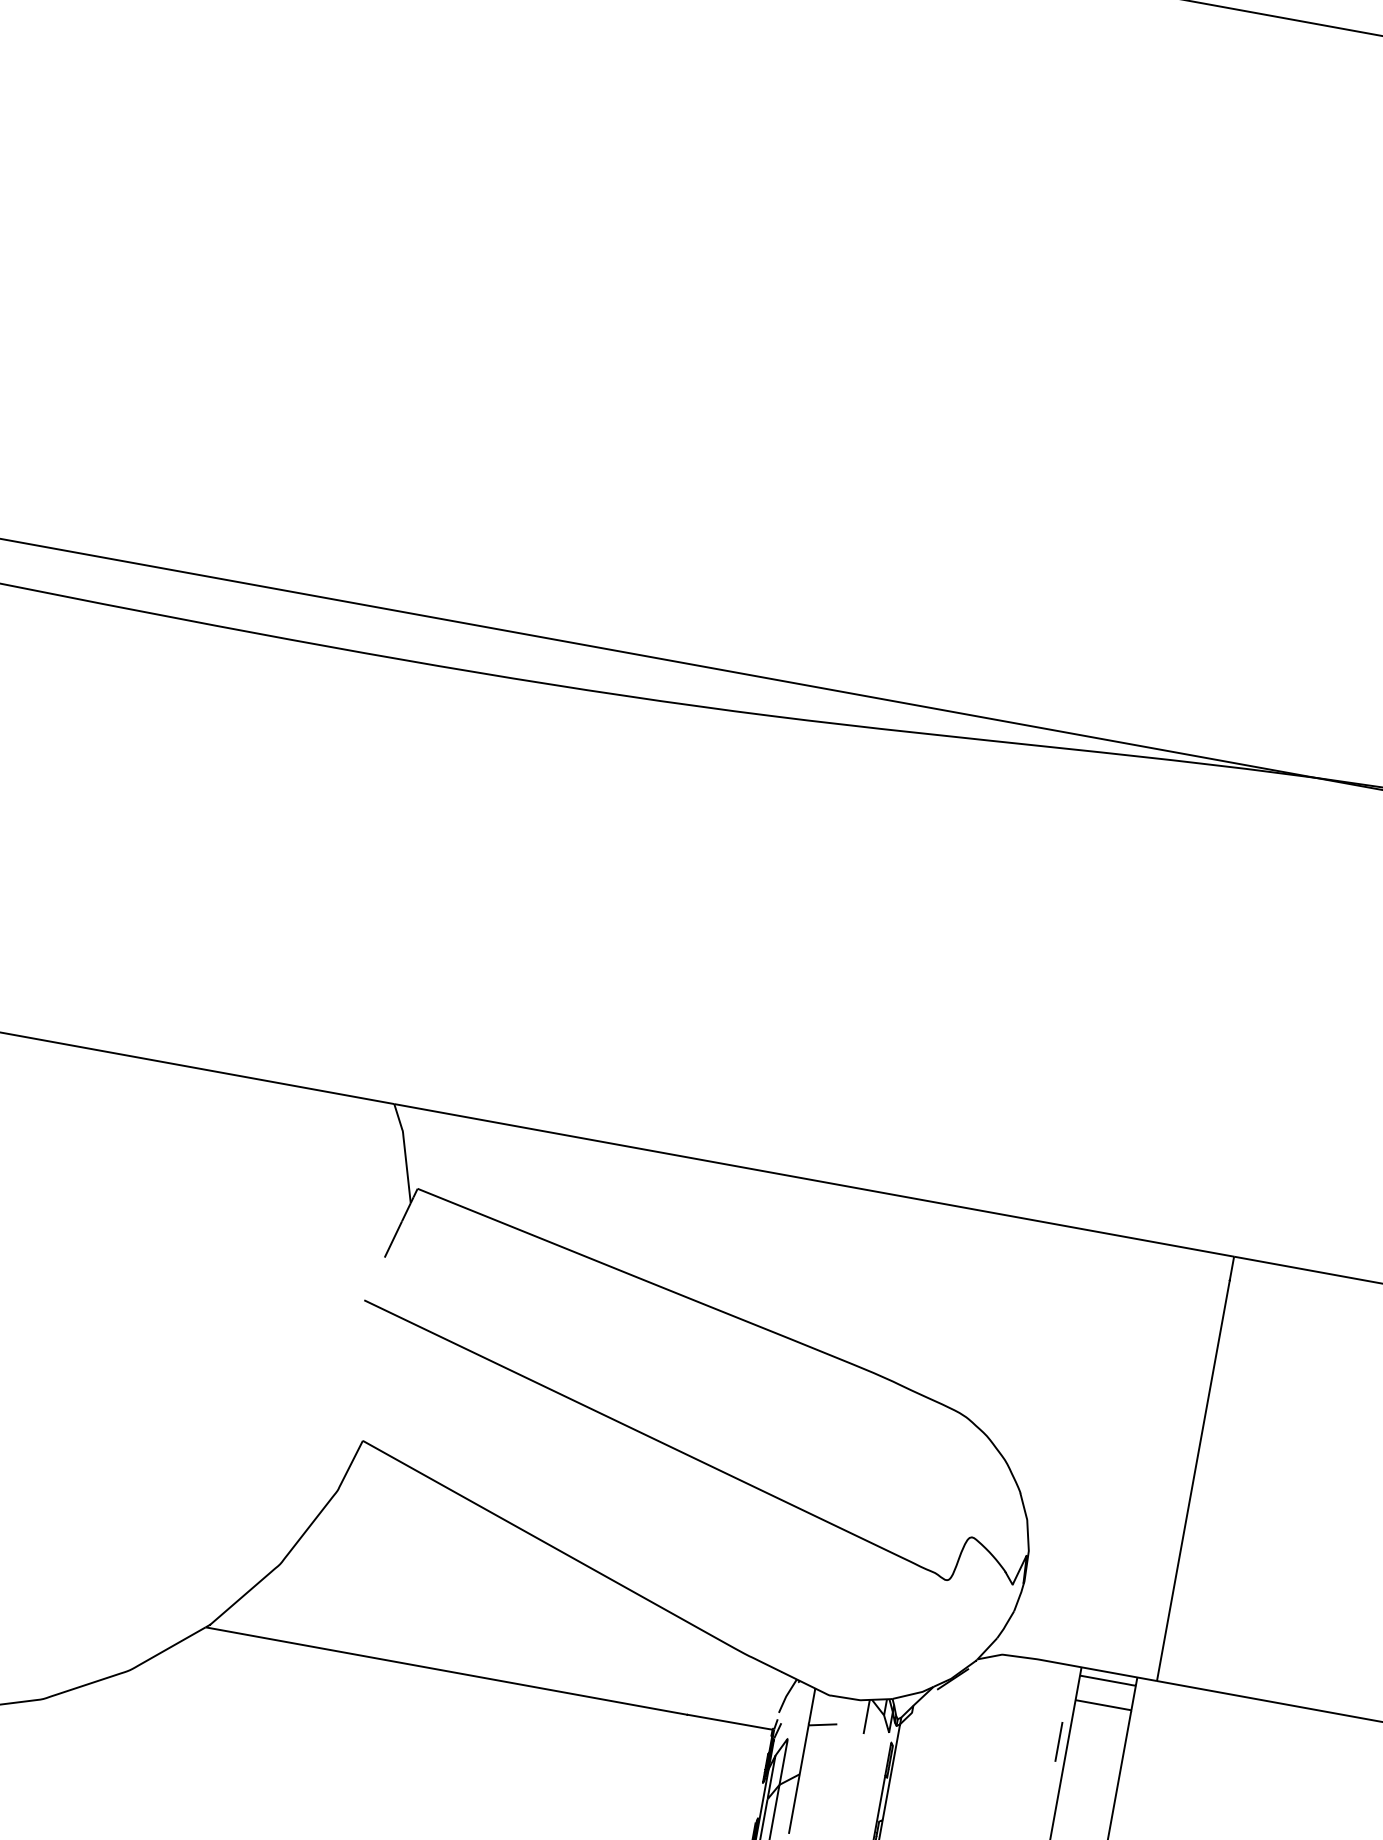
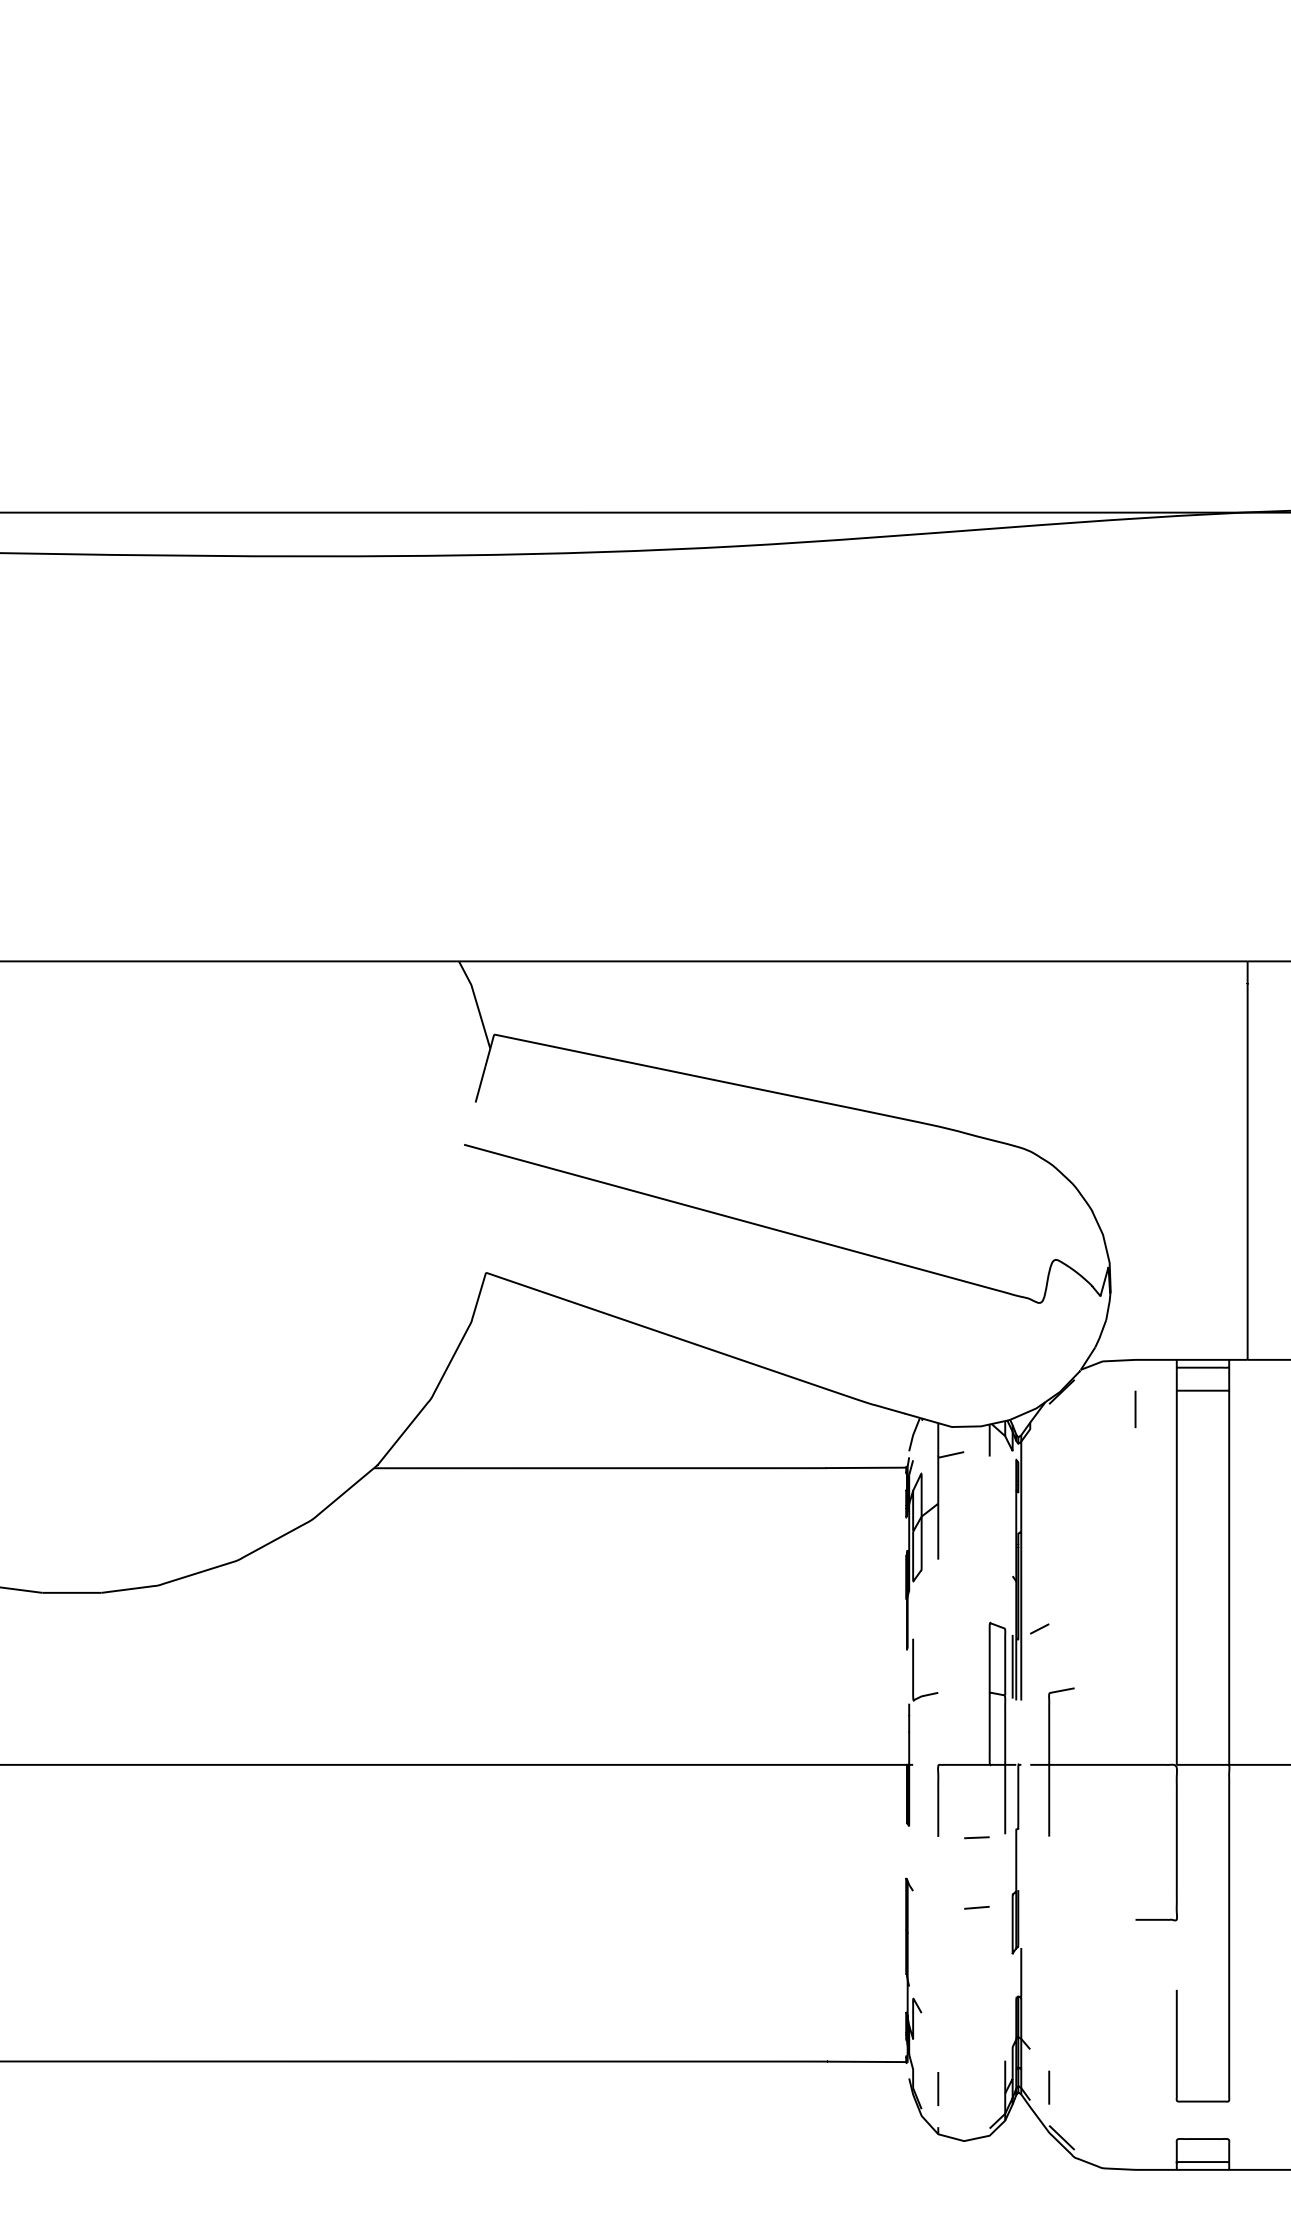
line: (1058, 1741) -> (1135, 1409), moved

